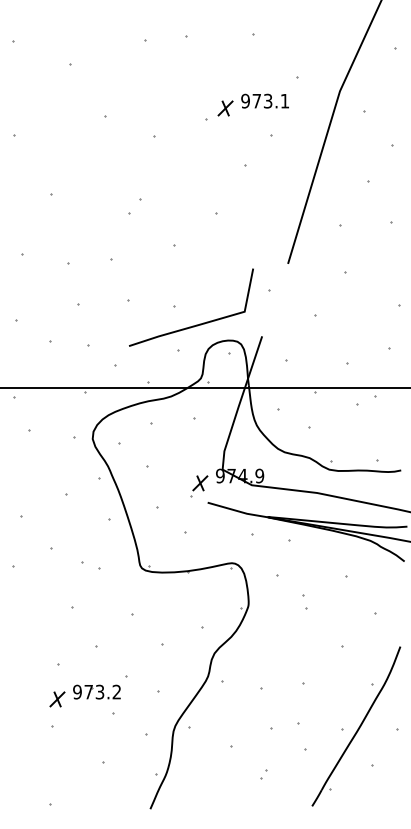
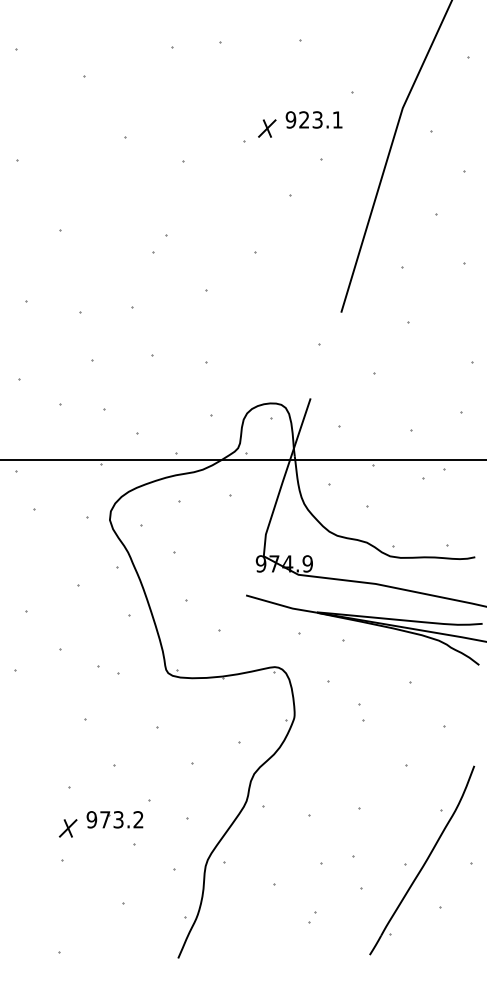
text: (257, 100) -> (304, 119), 973.1 -> 923.1
line: (197, 324) -> (233, 384), removed
part: (199, 485) -> (236, 575), removed

